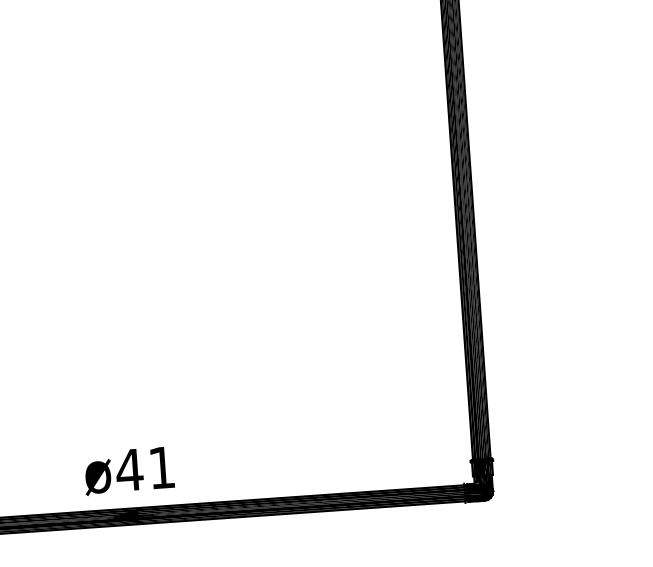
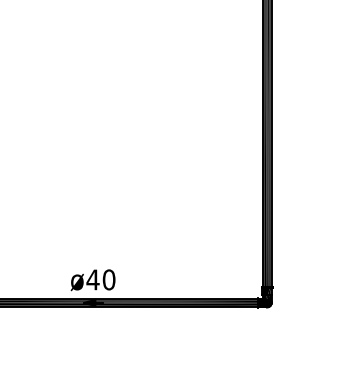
text: (160, 467) -> (108, 279), ø41 -> ø40

